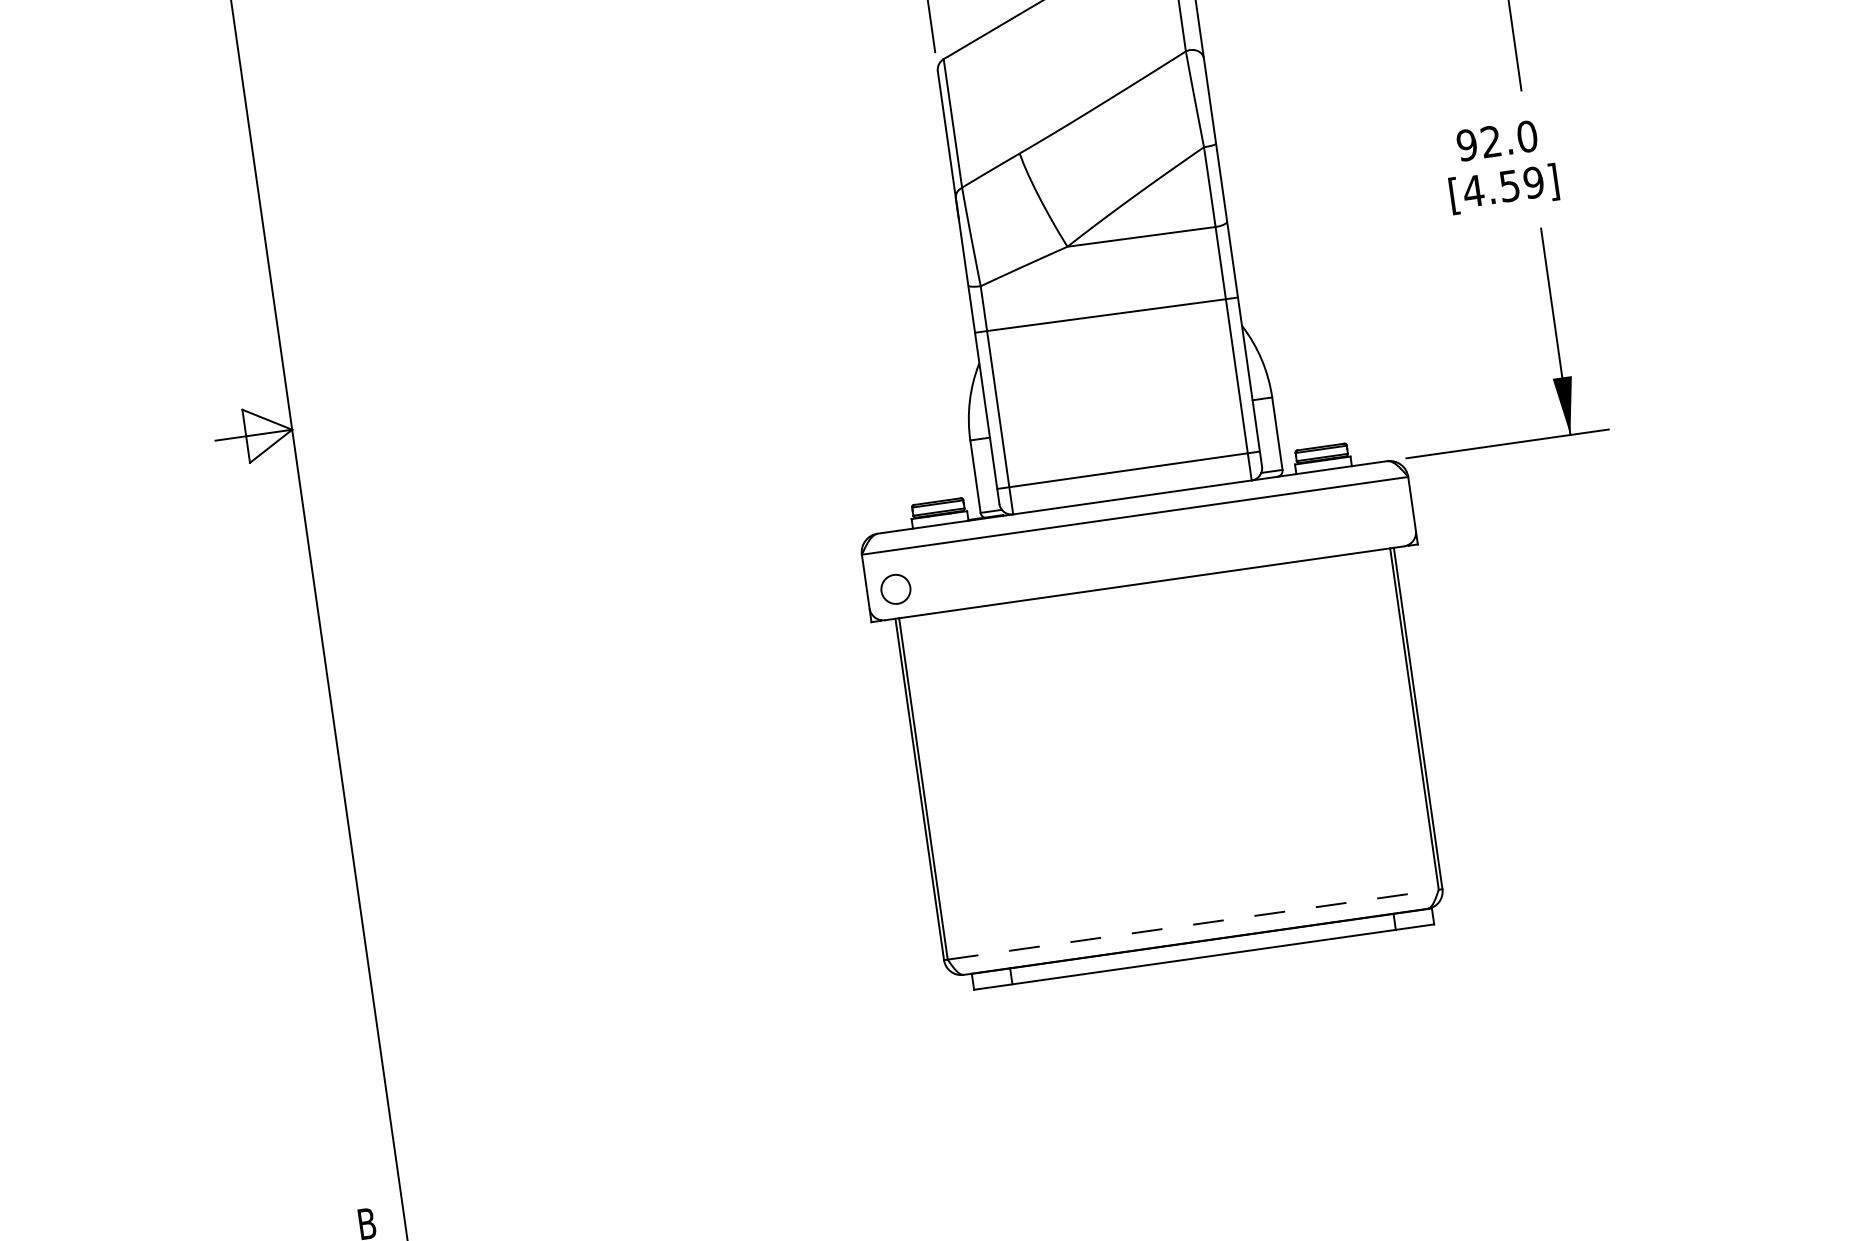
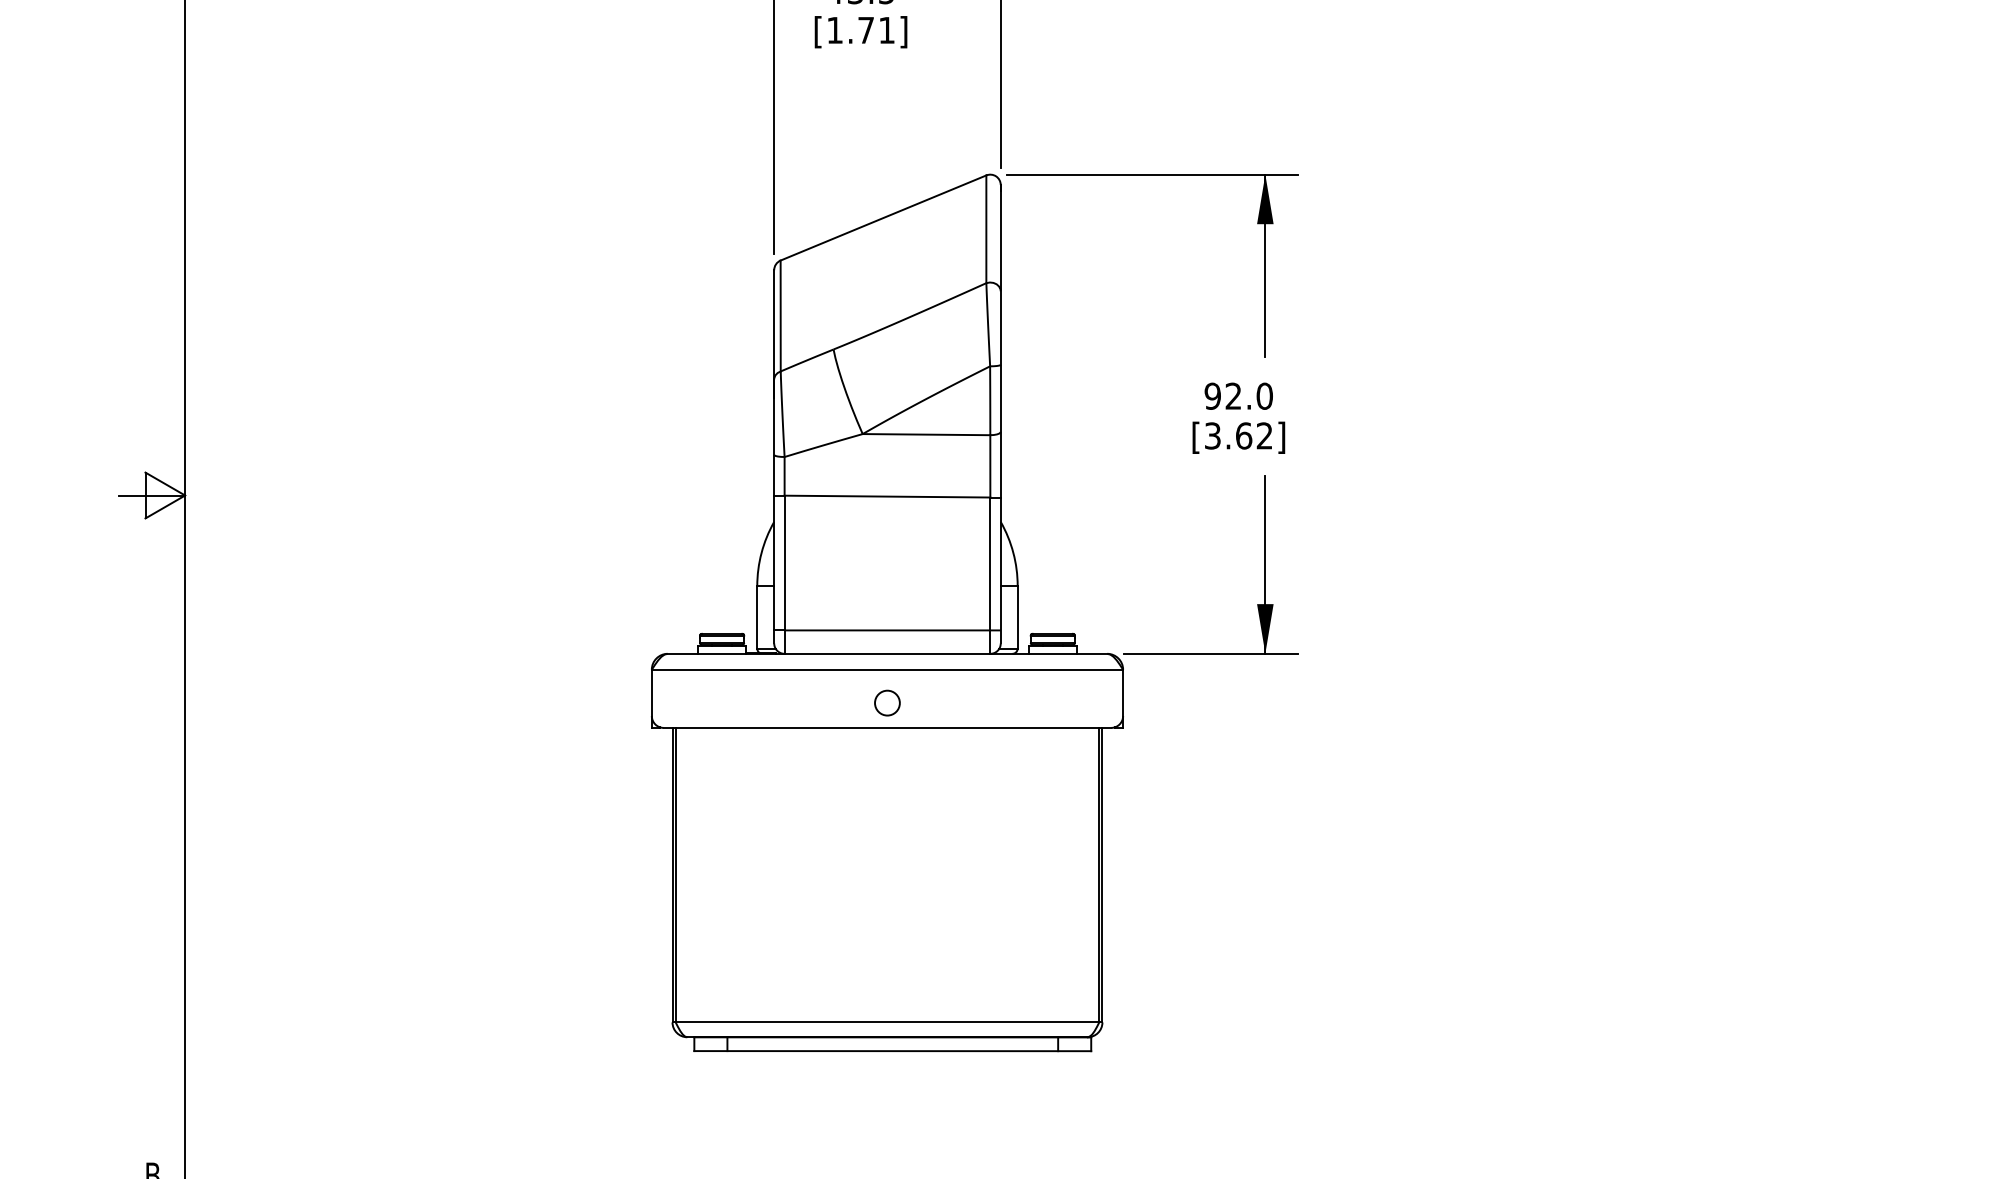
text: (1503, 186) -> (1238, 435), [4.59] -> [3.62]
circle: (895, 588) -> (887, 702), moved
line: (1193, 924) -> (887, 1022), dashed -> solid

